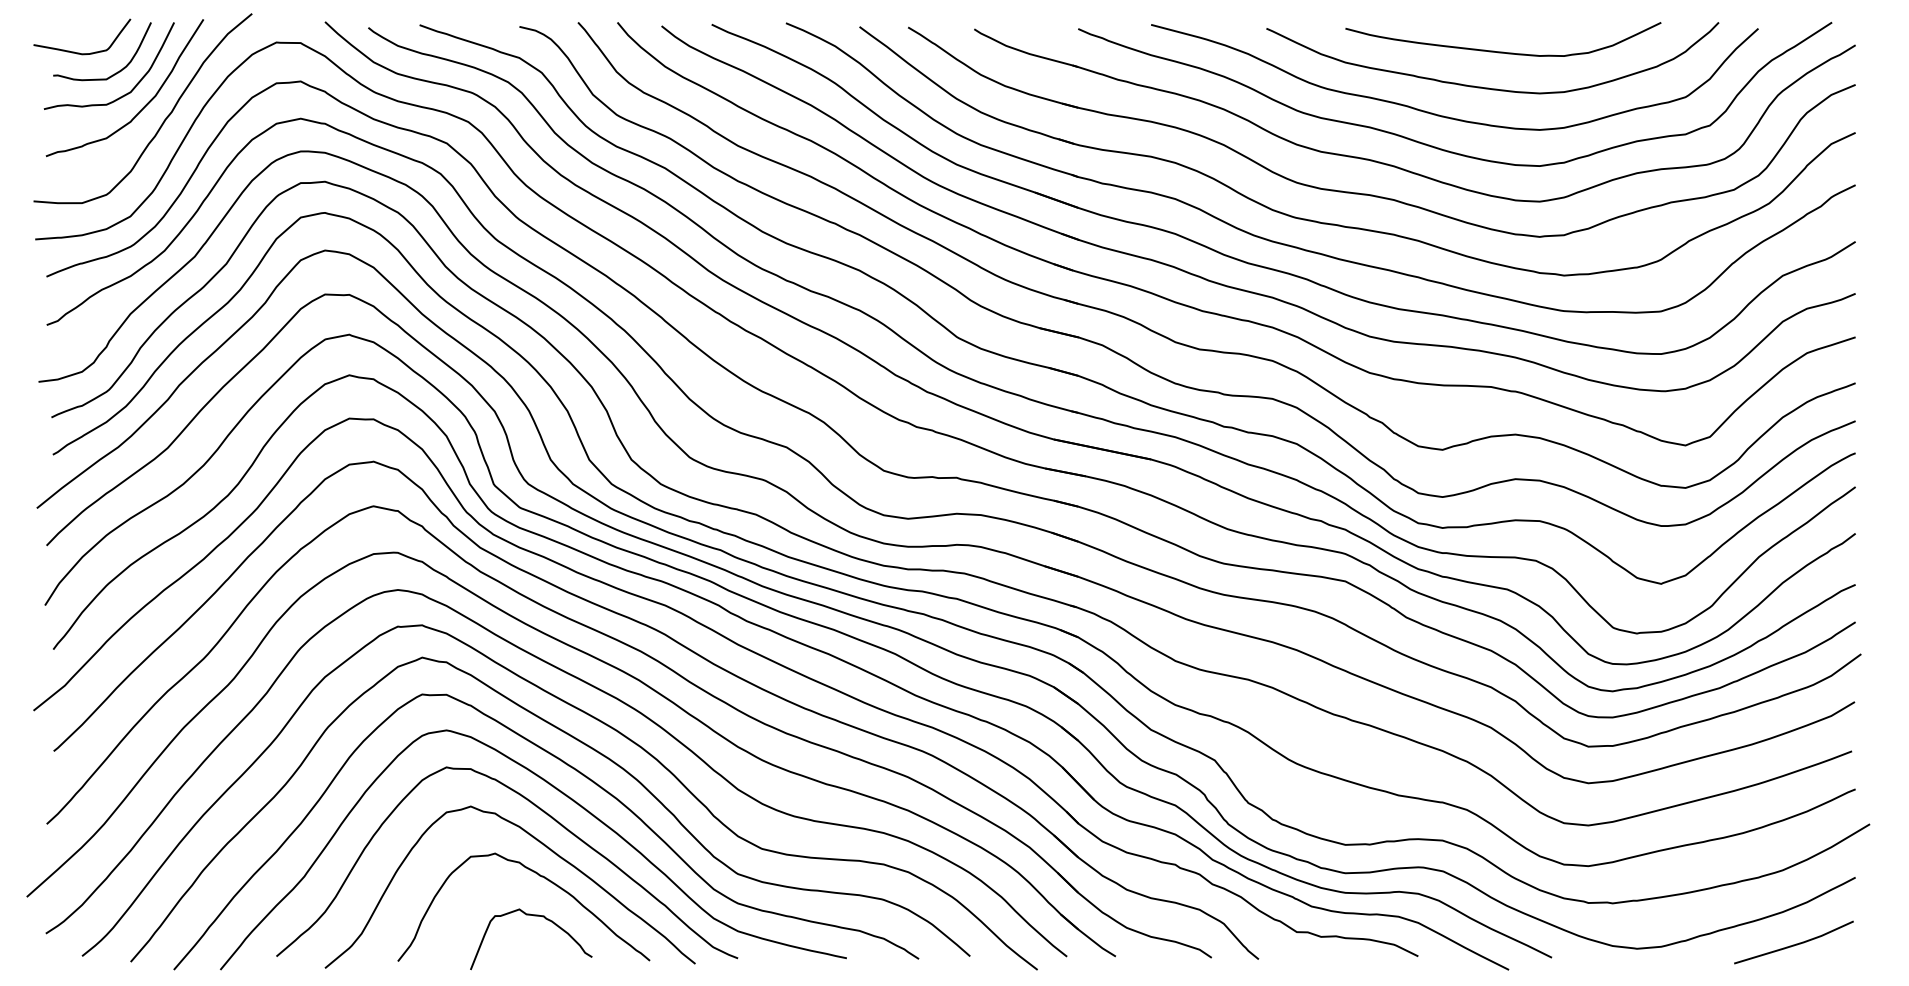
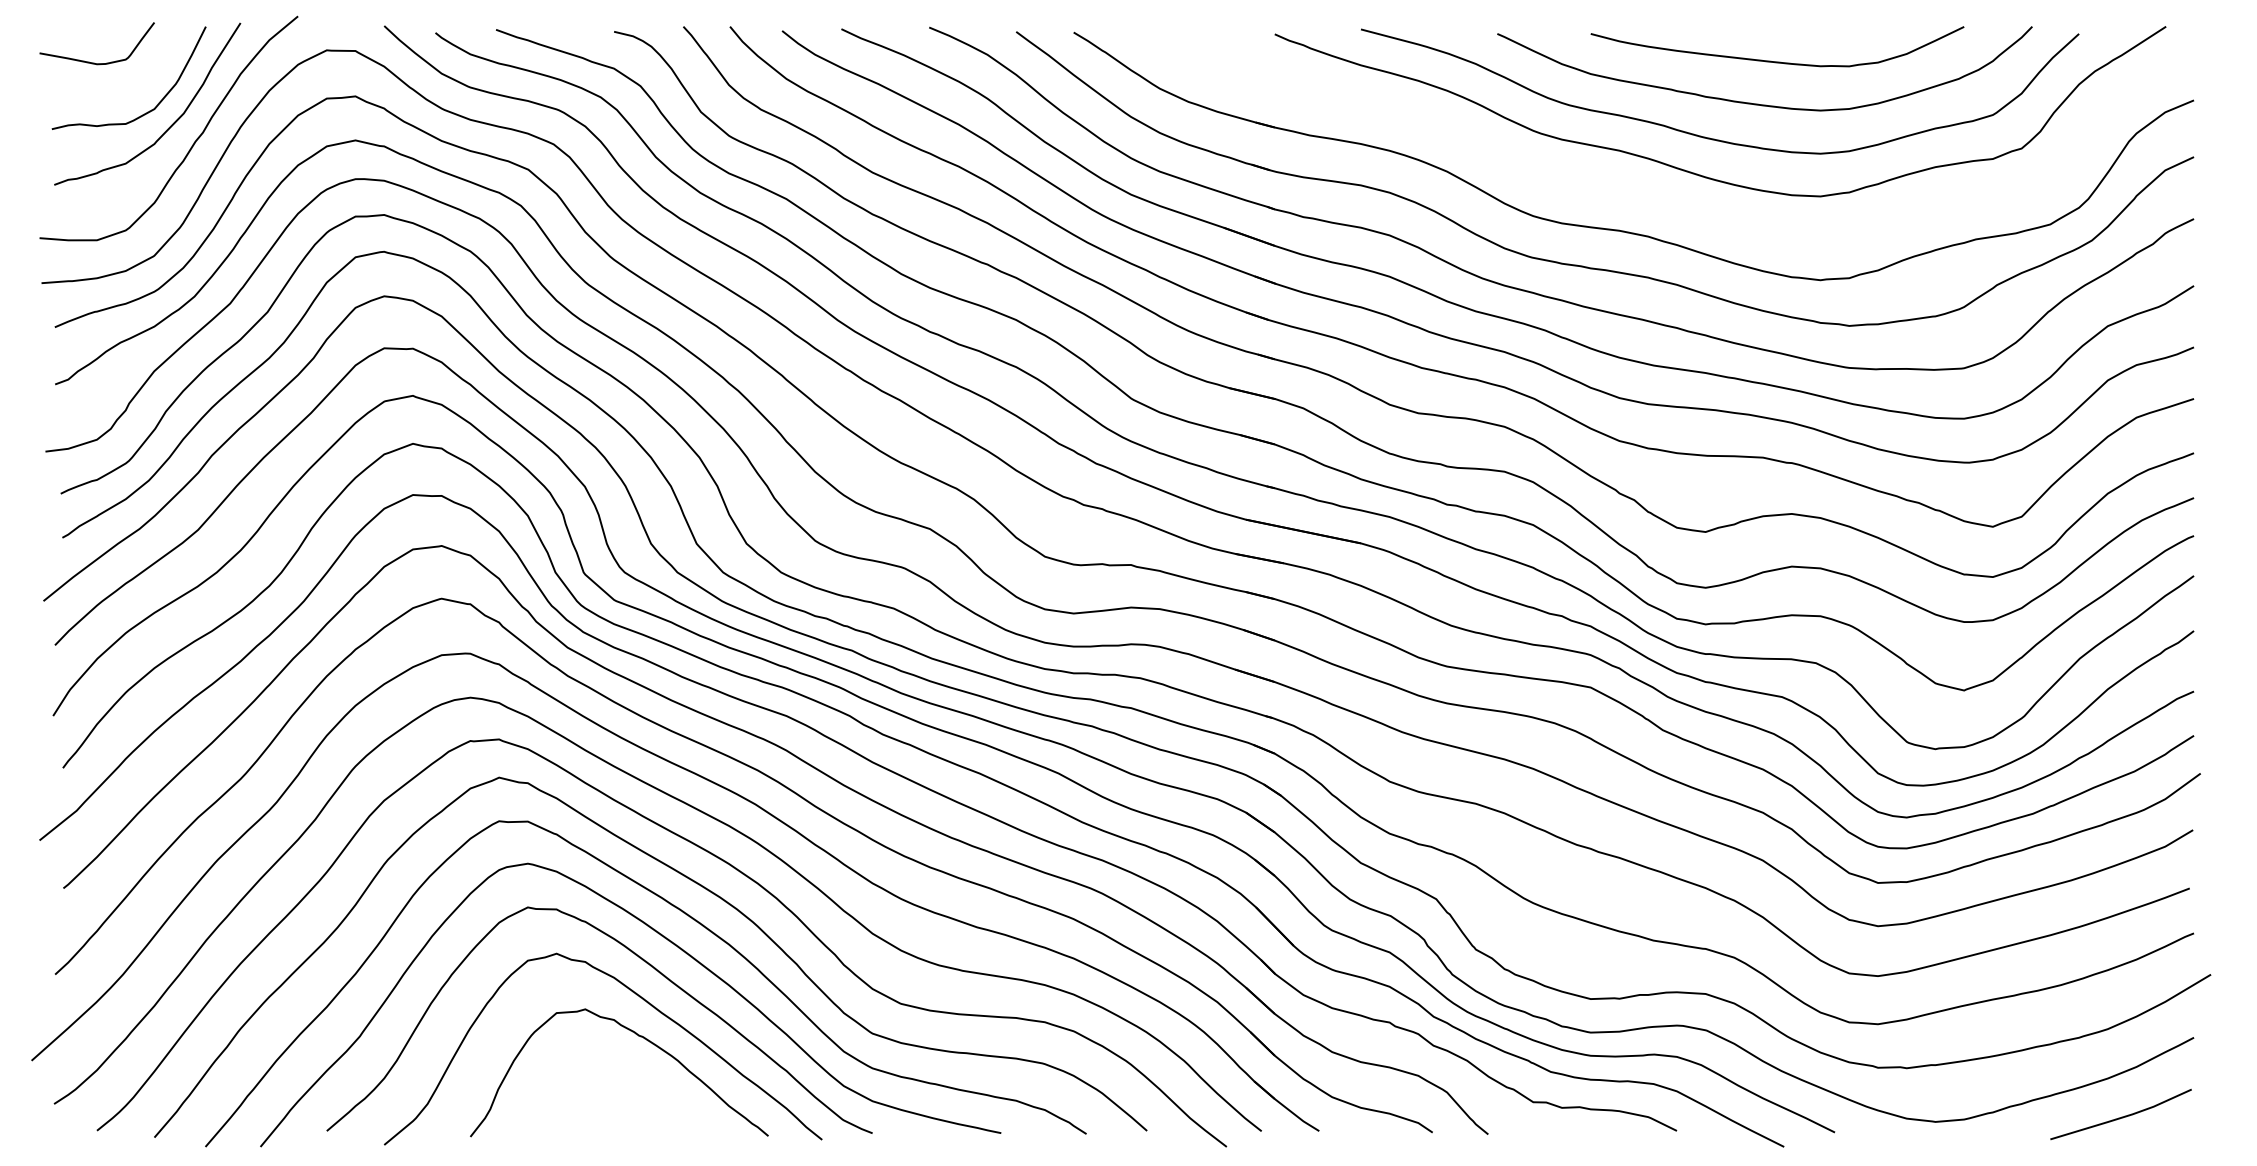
curve: (115, 72) -> (136, 85), removed
part: (1398, 166) -> (1653, 196), removed
curve: (533, 916) -> (630, 1083), removed

